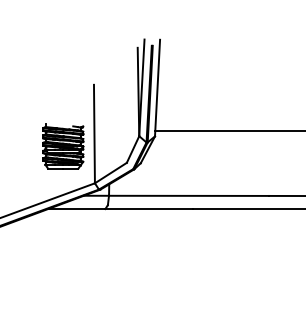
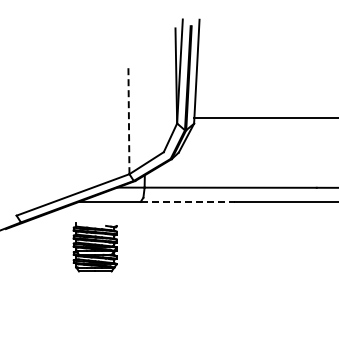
line: (94, 134) -> (128, 121), solid -> dashed
part: (62, 146) -> (94, 247), moved
line: (149, 208) -> (188, 201), solid -> dashed

